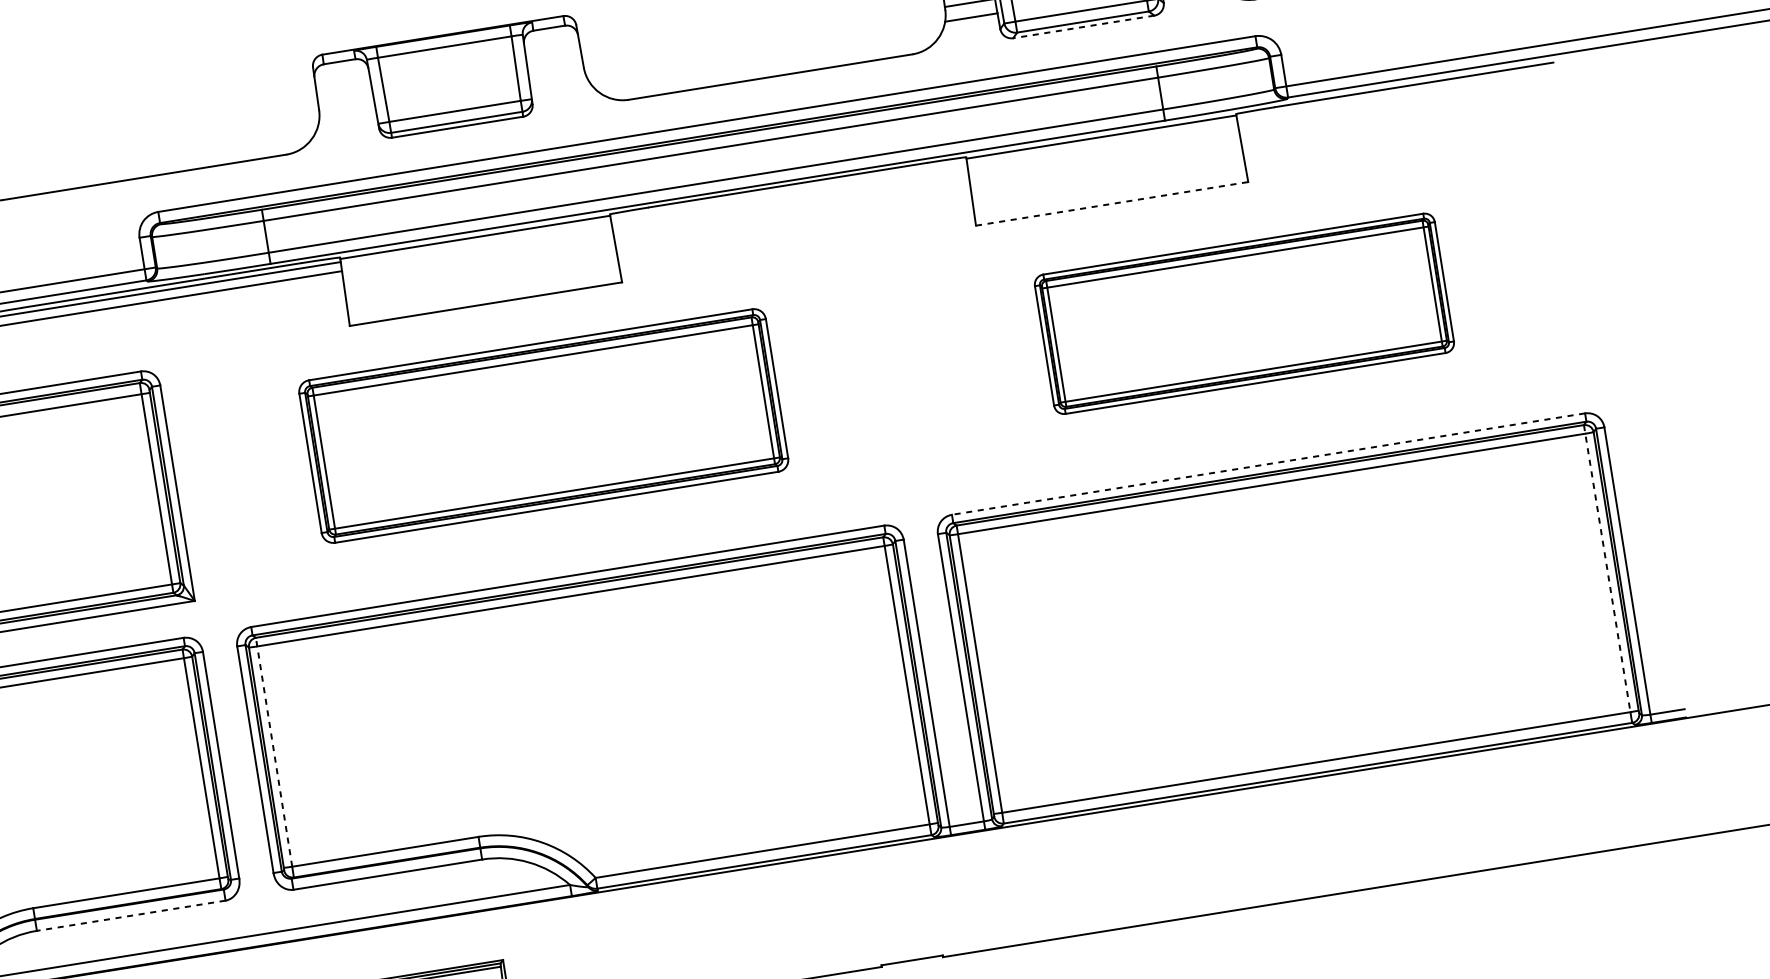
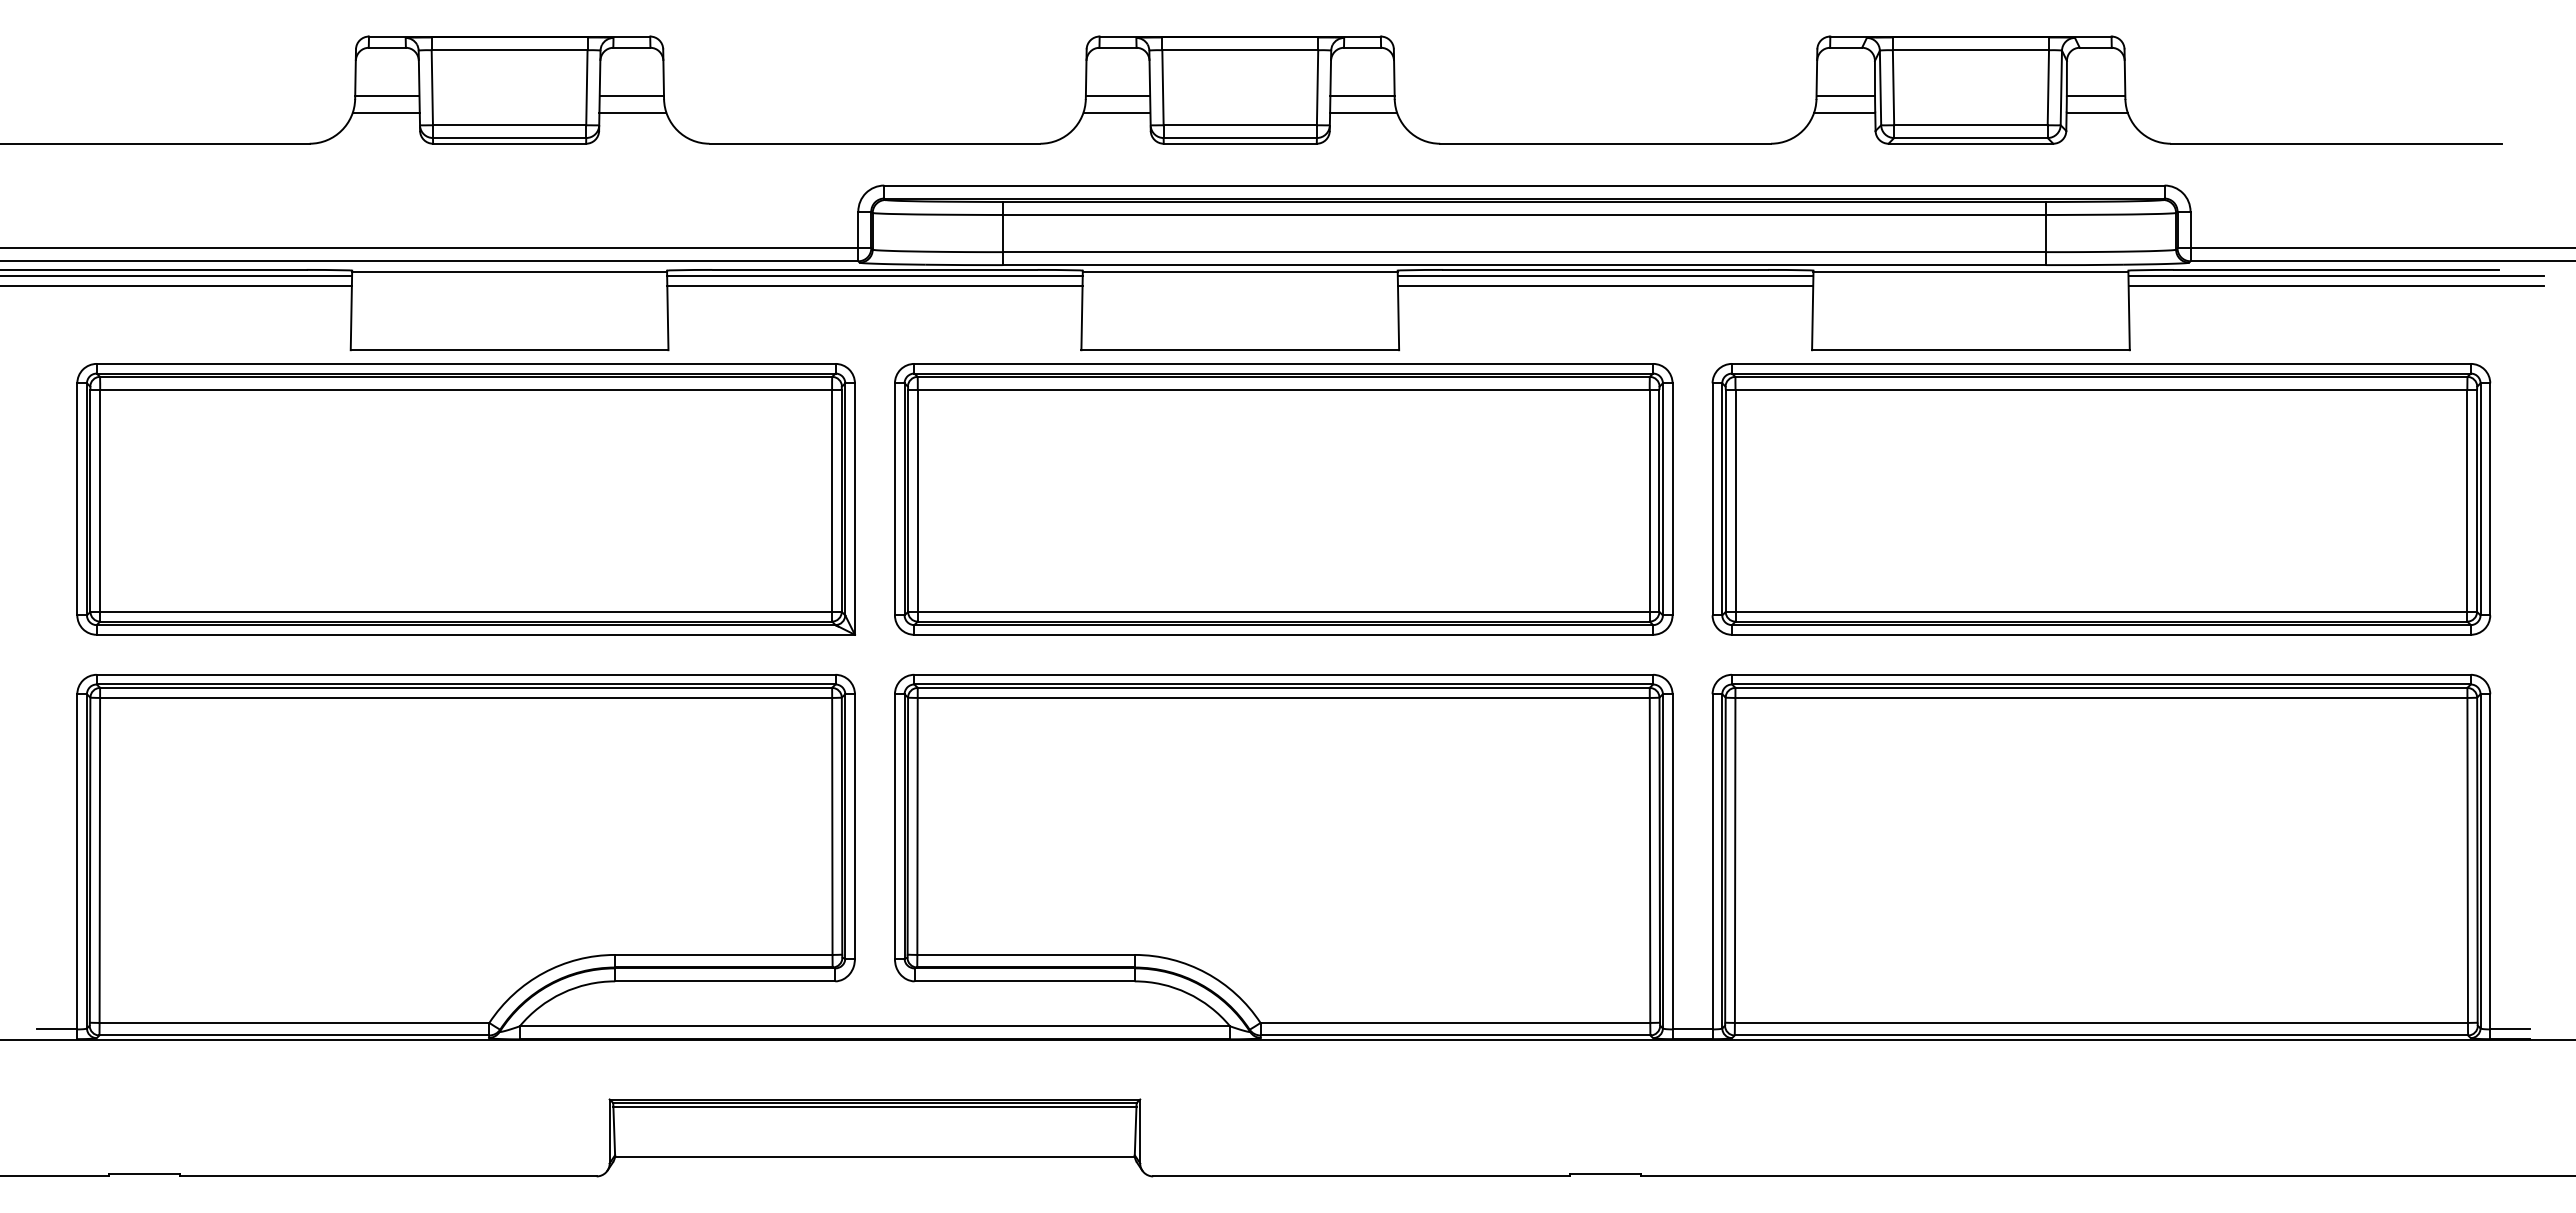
line: (1083, 26) -> (1970, 143), dashed -> solid
line: (555, 69) -> (1362, 95), added
line: (558, 83) -> (1363, 112), added
line: (1415, 89) -> (2336, 275), added
line: (1415, 99) -> (2335, 286), added
line: (345, 102) -> (1117, 95), added
line: (347, 117) -> (1116, 112), added
line: (788, 190) -> (1605, 275), added
line: (790, 199) -> (1605, 286), added
line: (1111, 204) -> (1970, 350), dashed -> solid
part: (1244, 313) -> (2101, 499), size x1.67
part: (543, 426) -> (1283, 499), size x1.43
line: (1267, 464) -> (2100, 674), dashed -> solid
line: (1607, 568) -> (2467, 855), dashed -> solid
line: (274, 752) -> (917, 821), dashed -> solid
line: (130, 915) -> (724, 981), dashed -> solid

